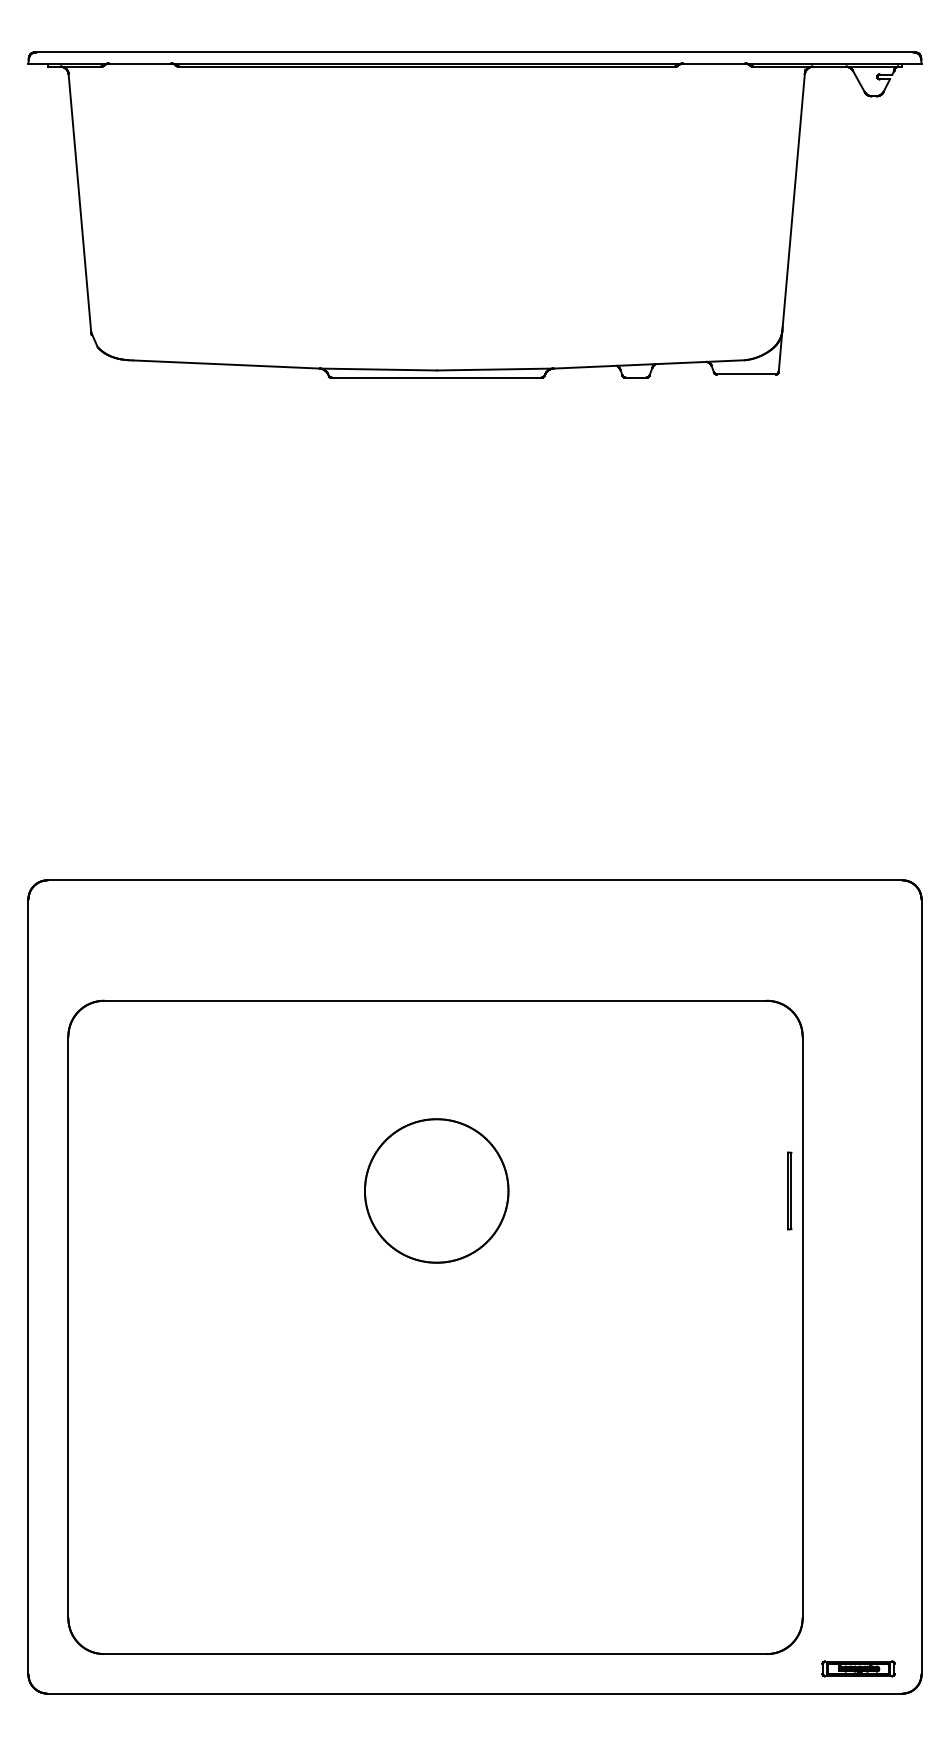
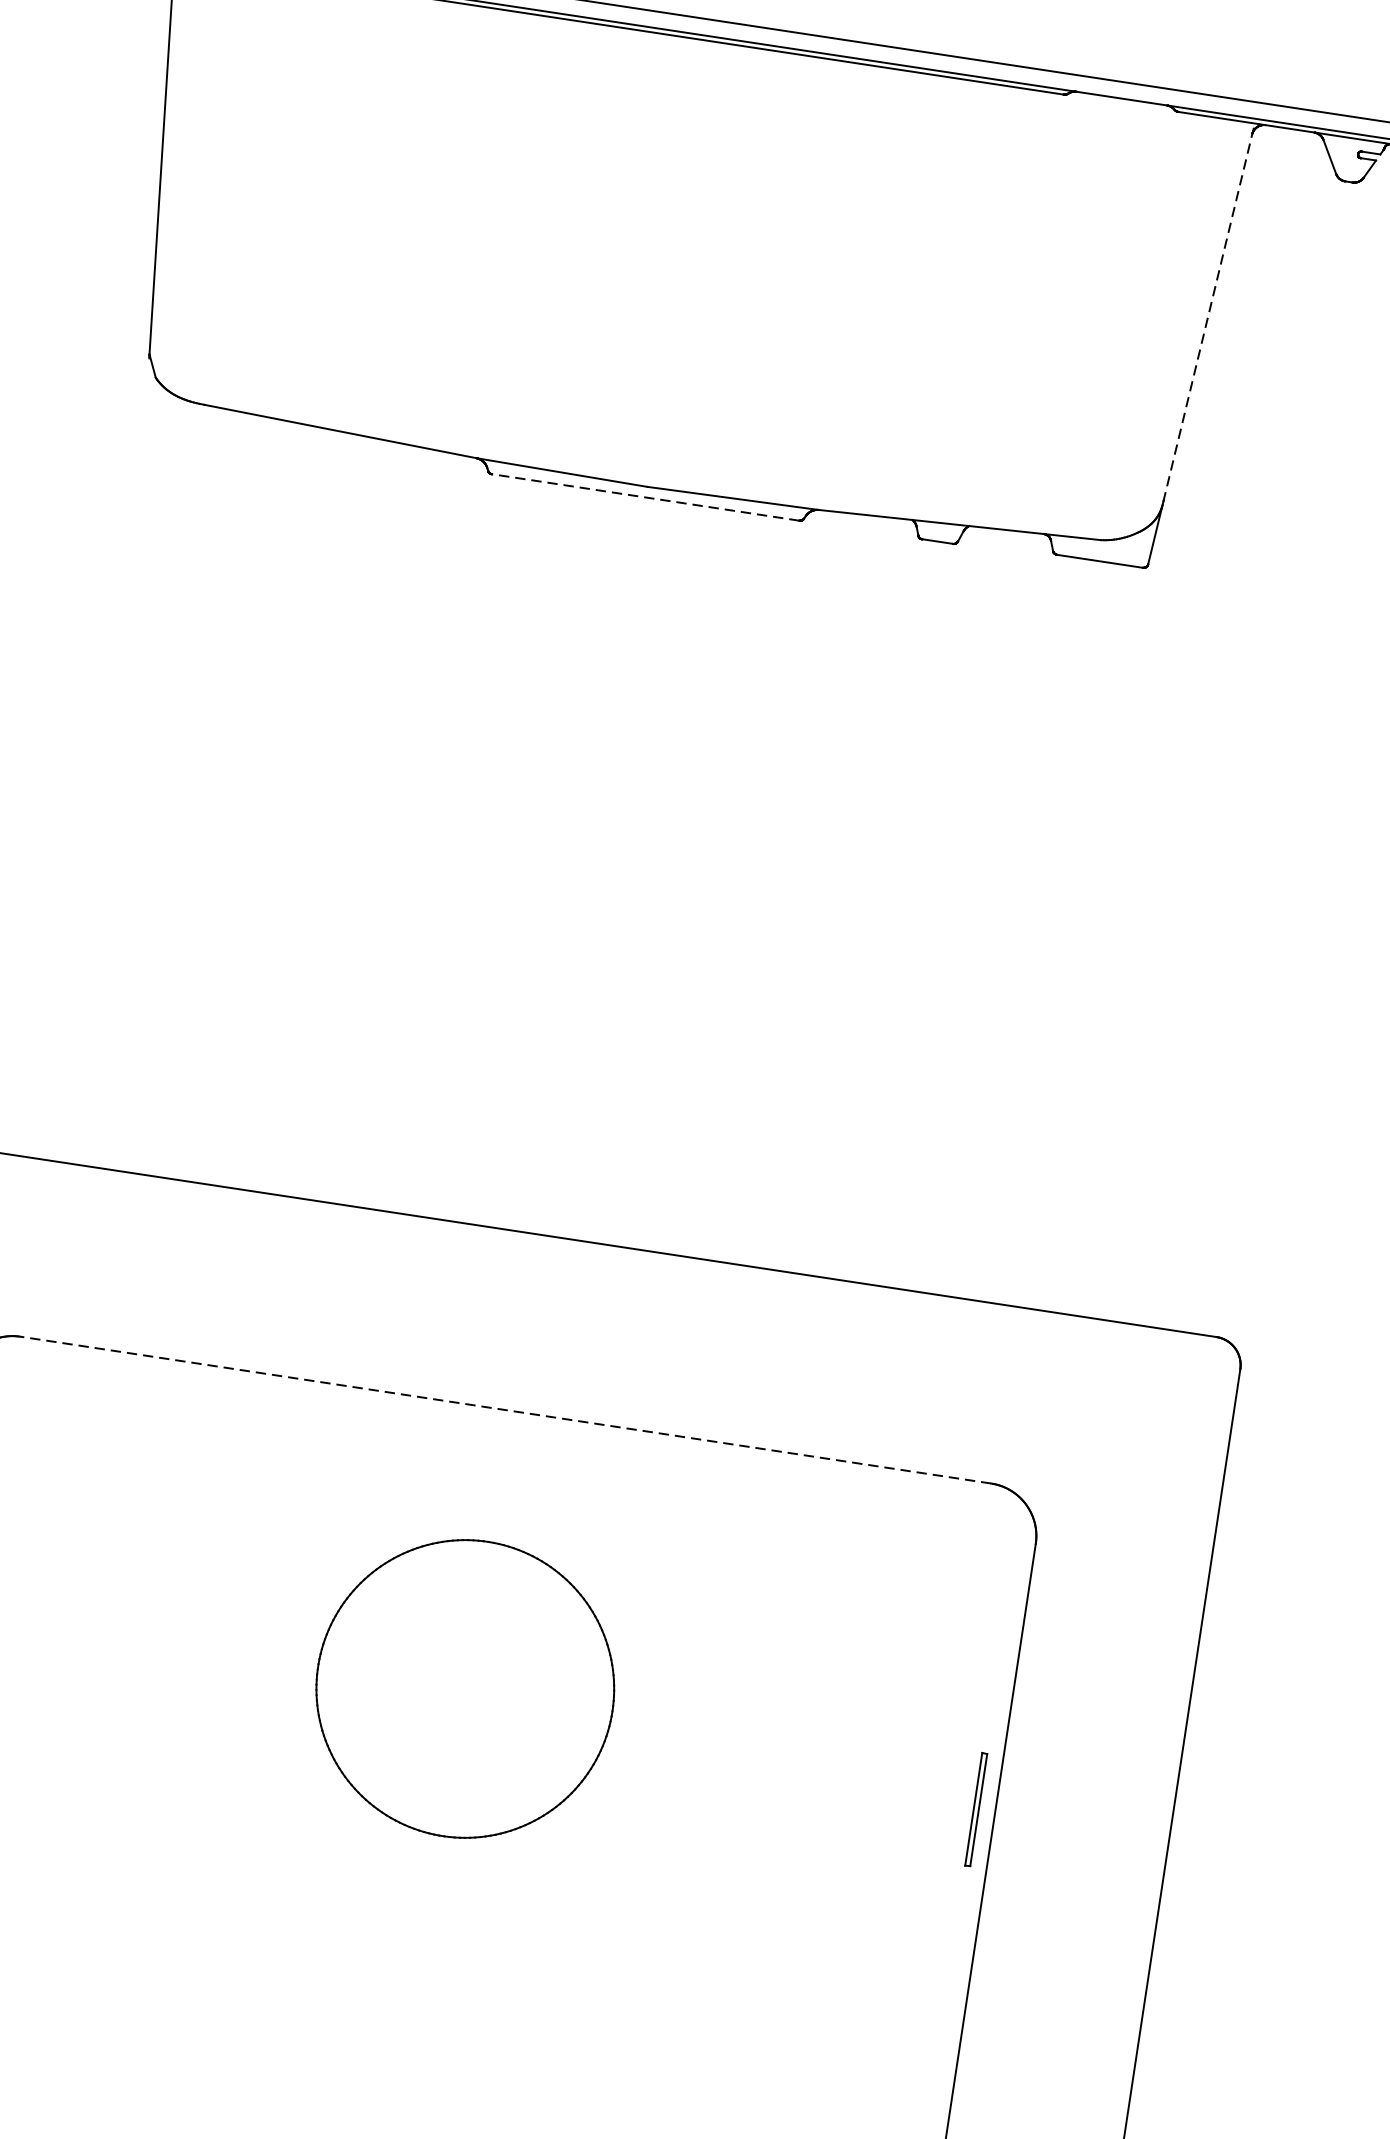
line: (793, 200) -> (1207, 316), solid -> dashed
line: (436, 377) -> (645, 497), solid -> dashed
line: (435, 1000) -> (505, 1409), solid -> dashed
part: (436, 1190) -> (465, 1688), size x1.4
part: (789, 1190) -> (976, 1808), moved

